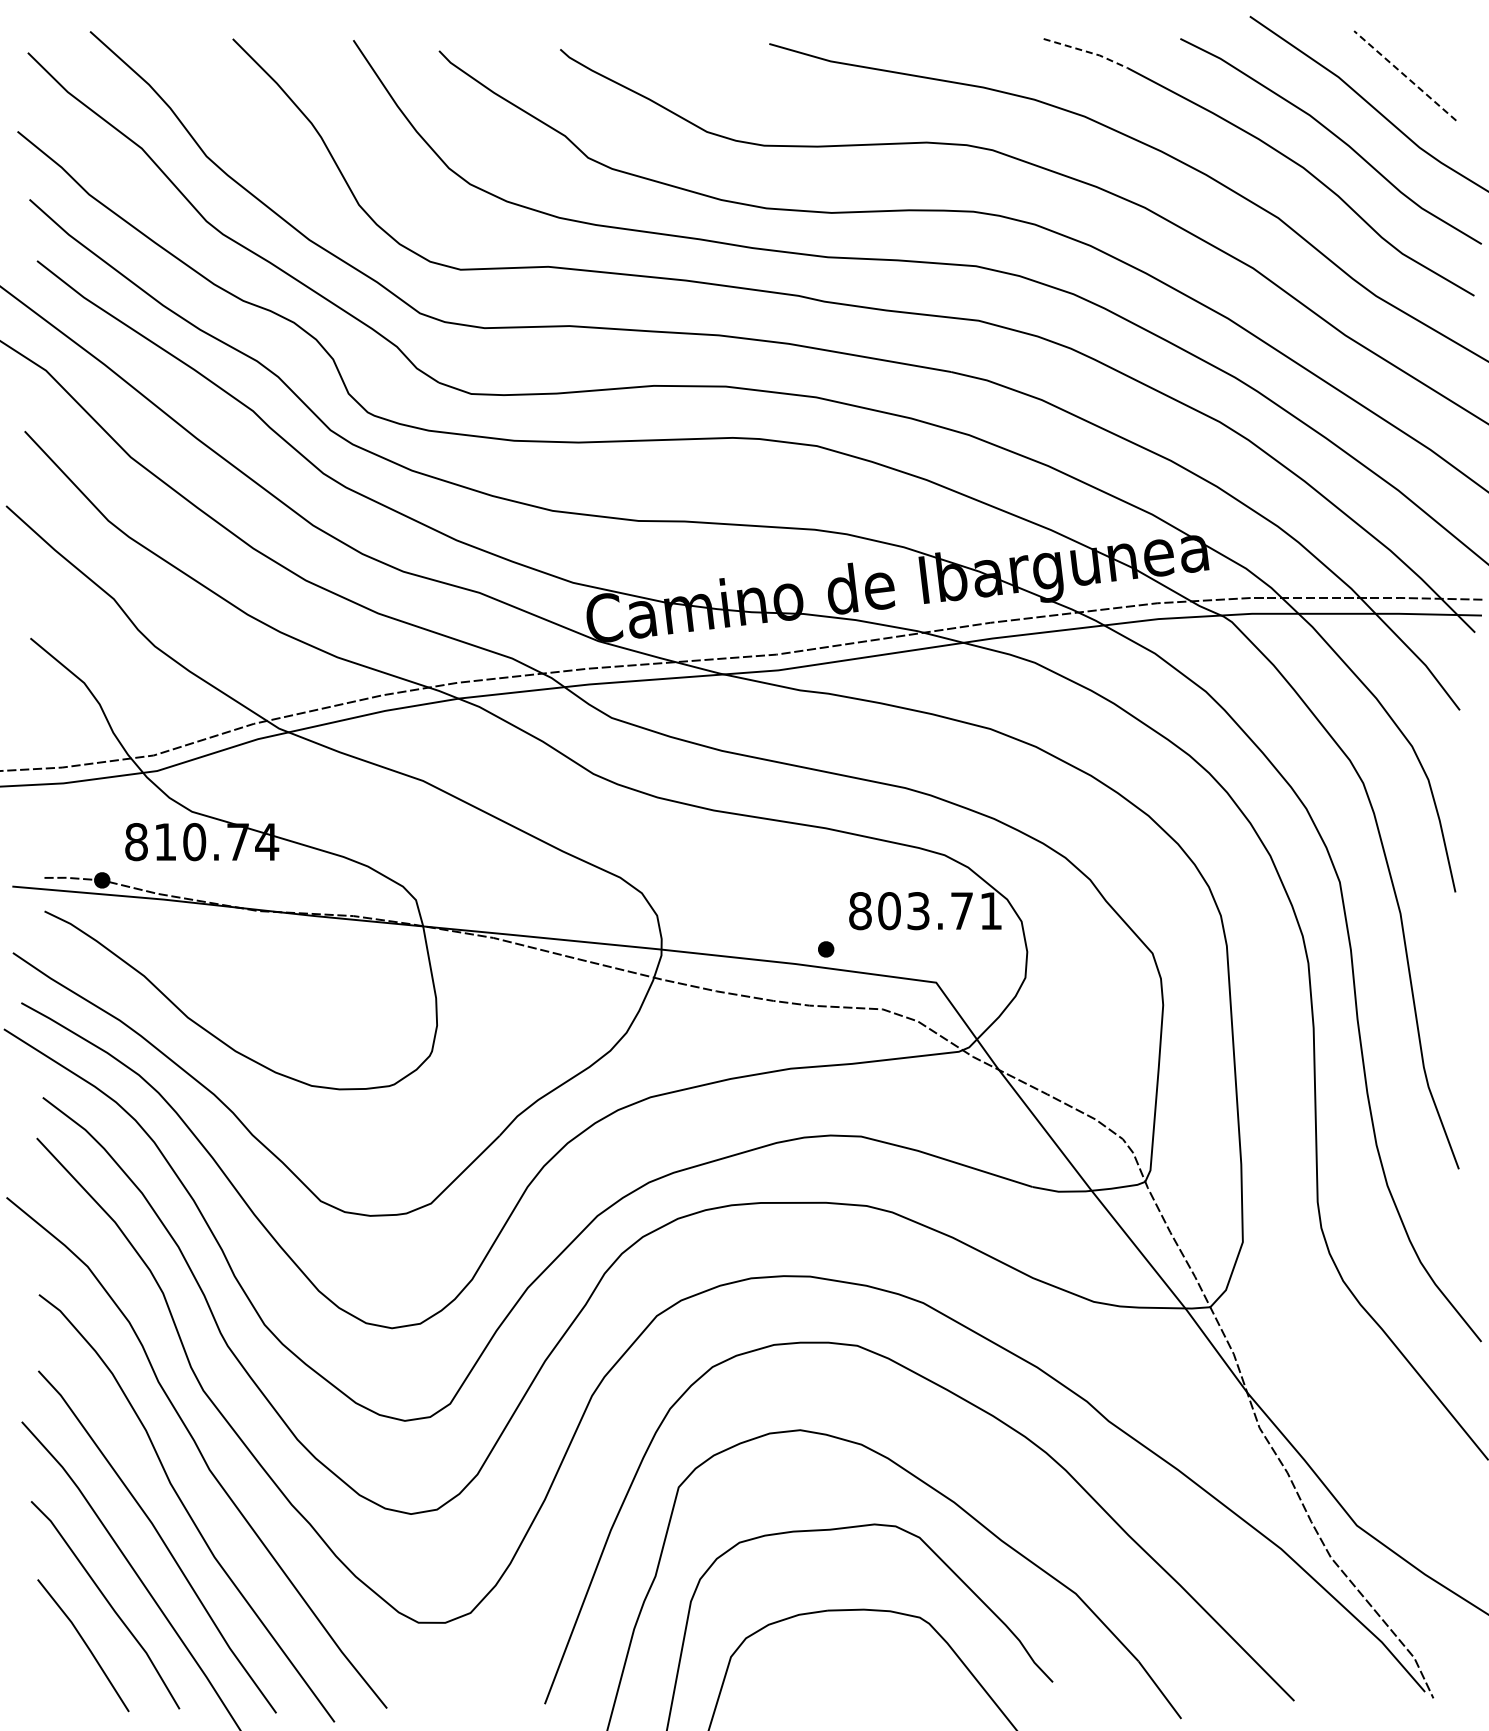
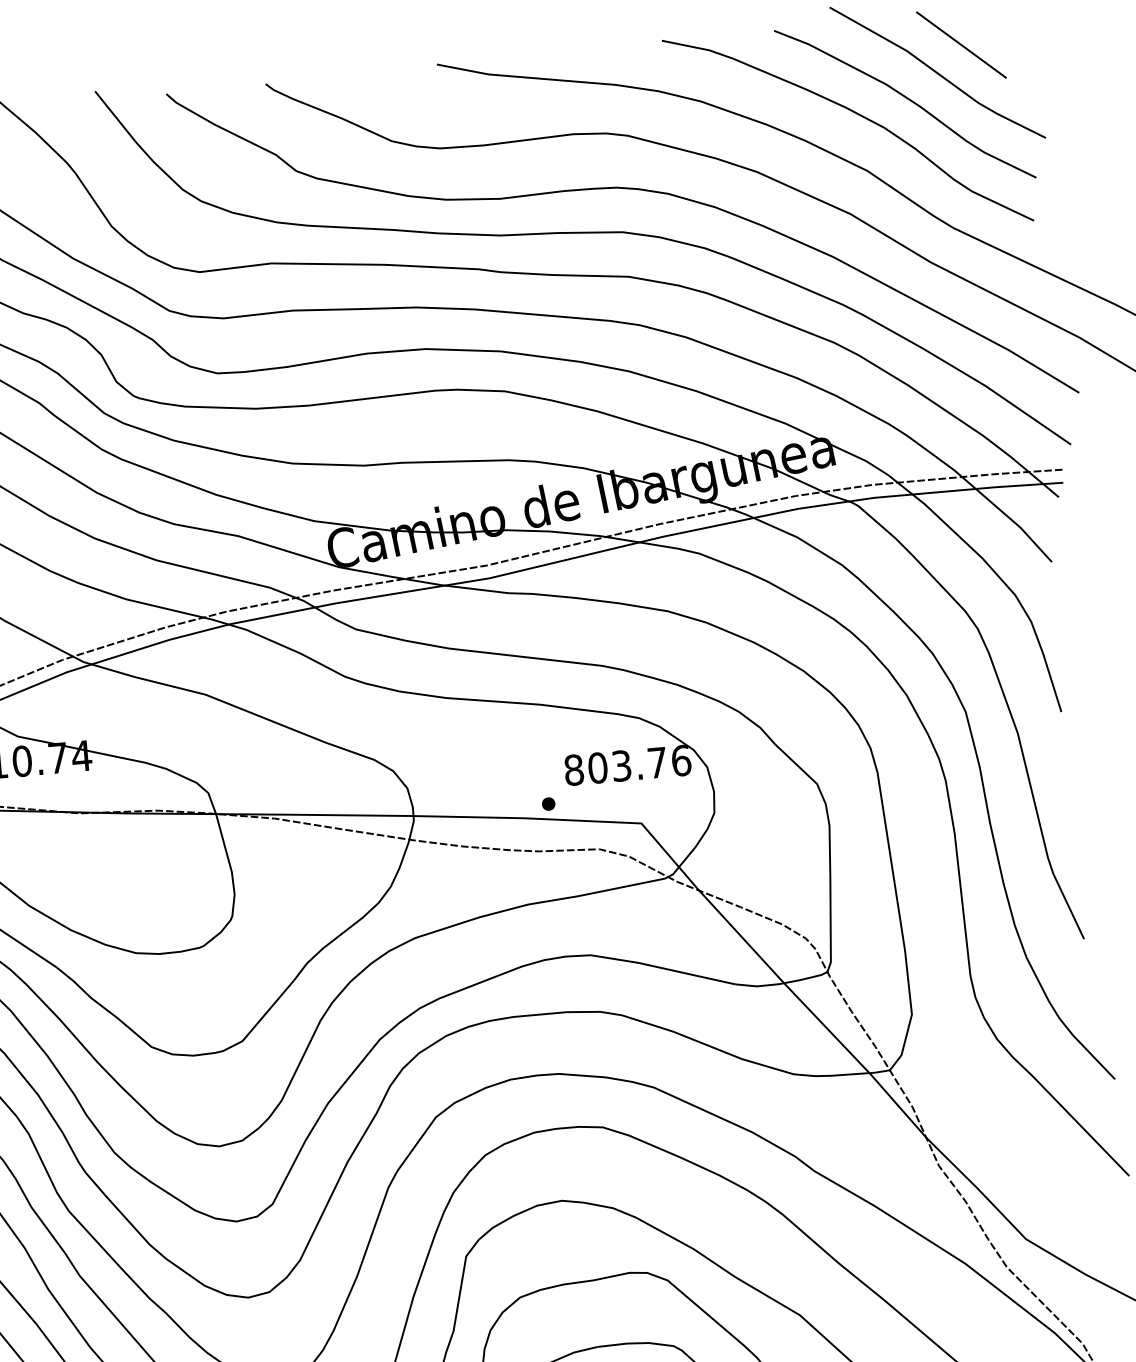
line: (1087, 51) -> (698, 47), dashed -> solid
line: (1405, 75) -> (961, 44), dashed -> solid
text: (991, 911) -> (681, 761), 803.71 -> 803.76

